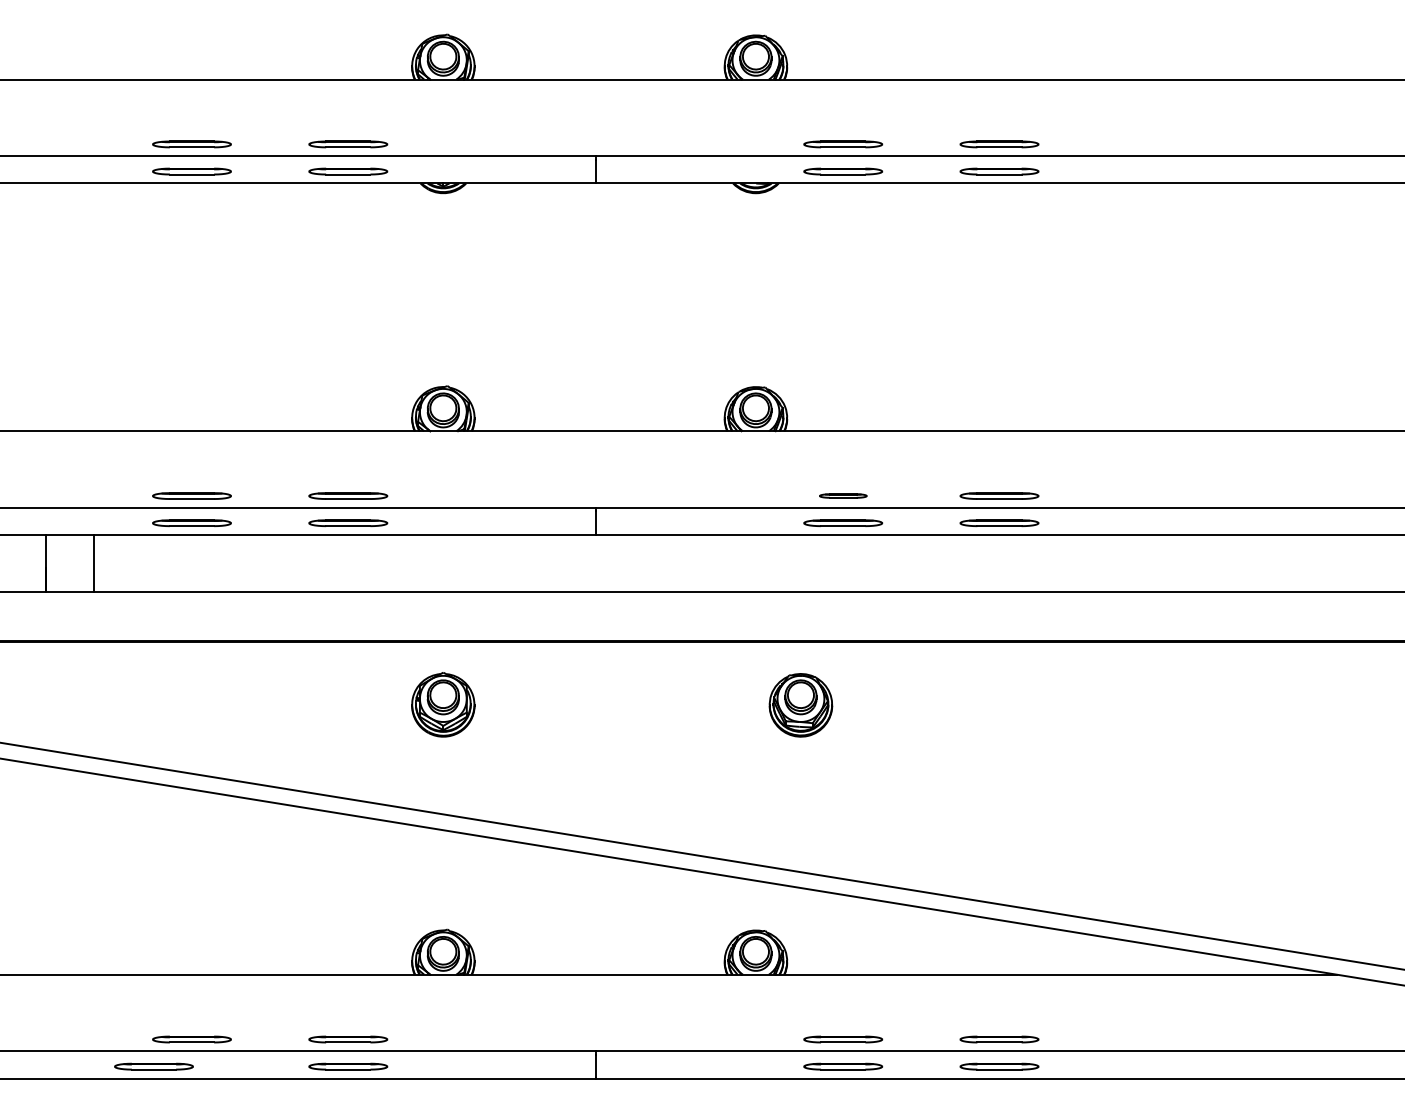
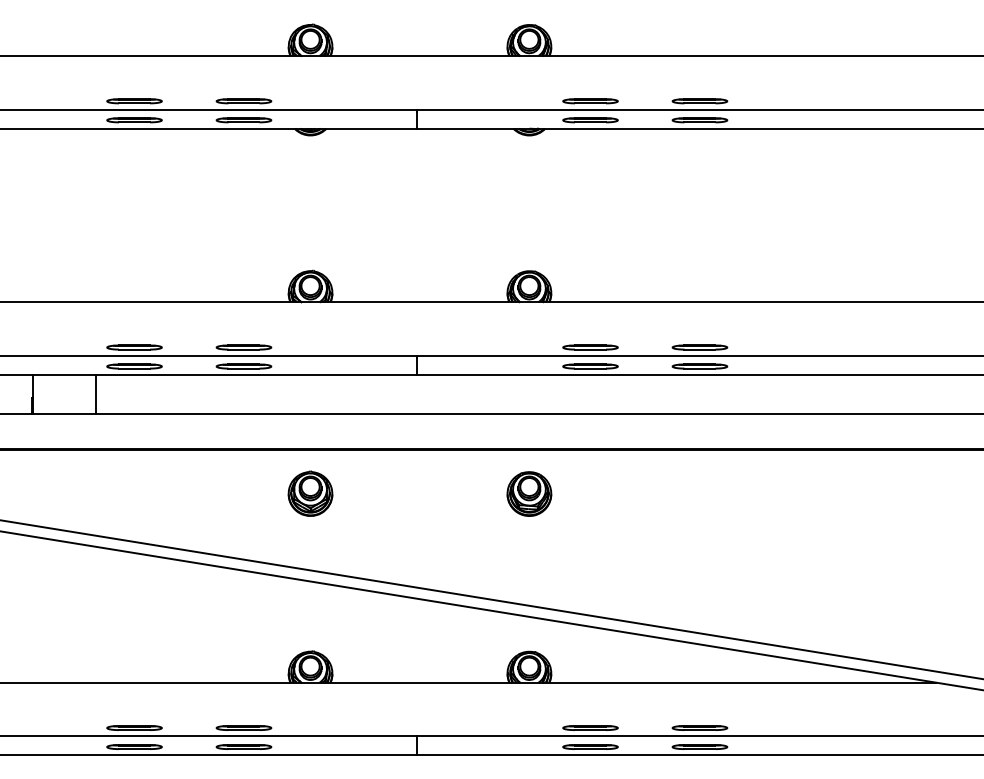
part: (843, 495) -> (590, 347), size x1.67
line: (94, 563) -> (96, 394), moved
part: (800, 705) -> (529, 494), moved
part: (153, 1066) -> (134, 746), moved

